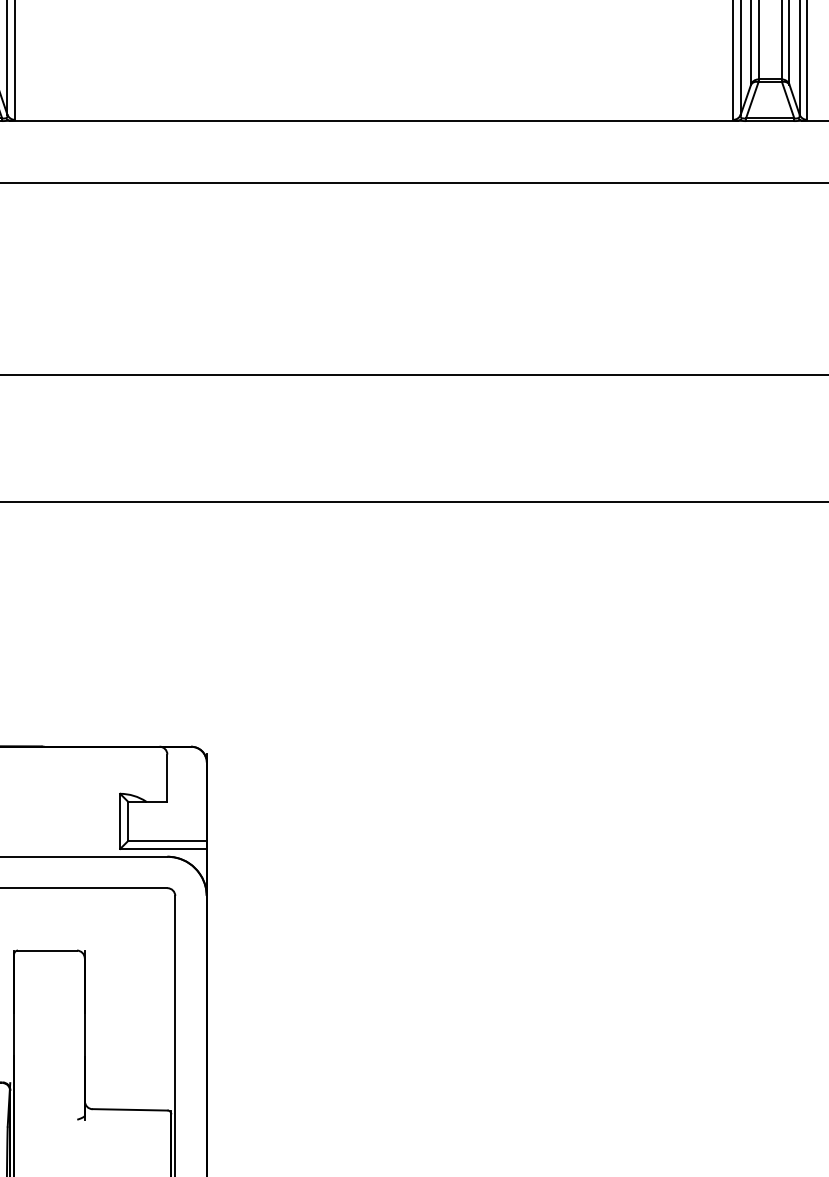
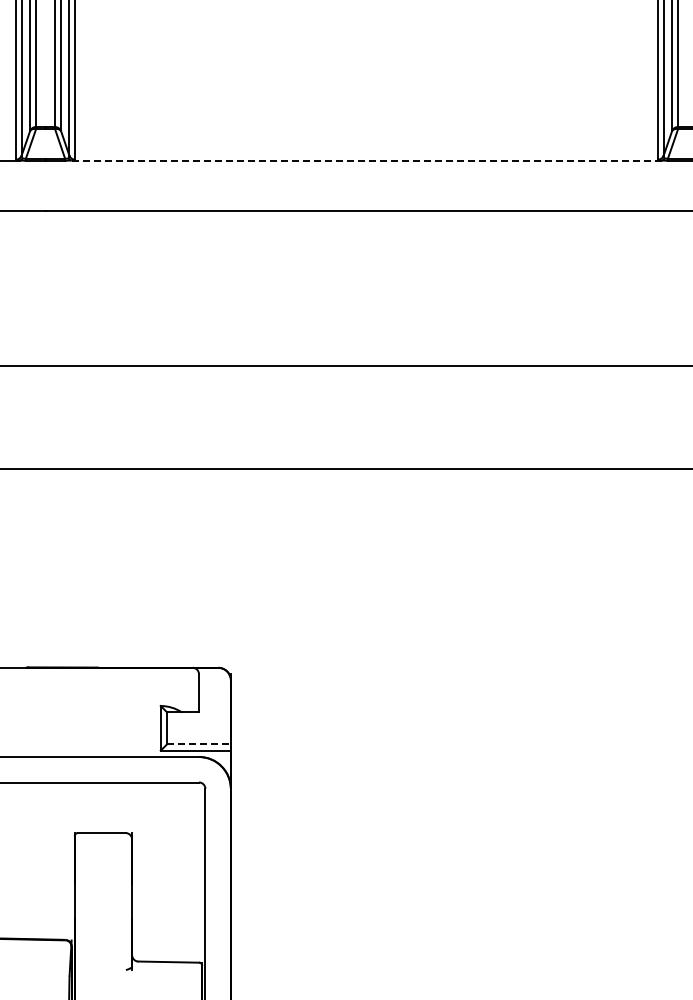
line: (374, 120) -> (366, 160), solid -> dashed
line: (168, 841) -> (199, 744), solid -> dashed

